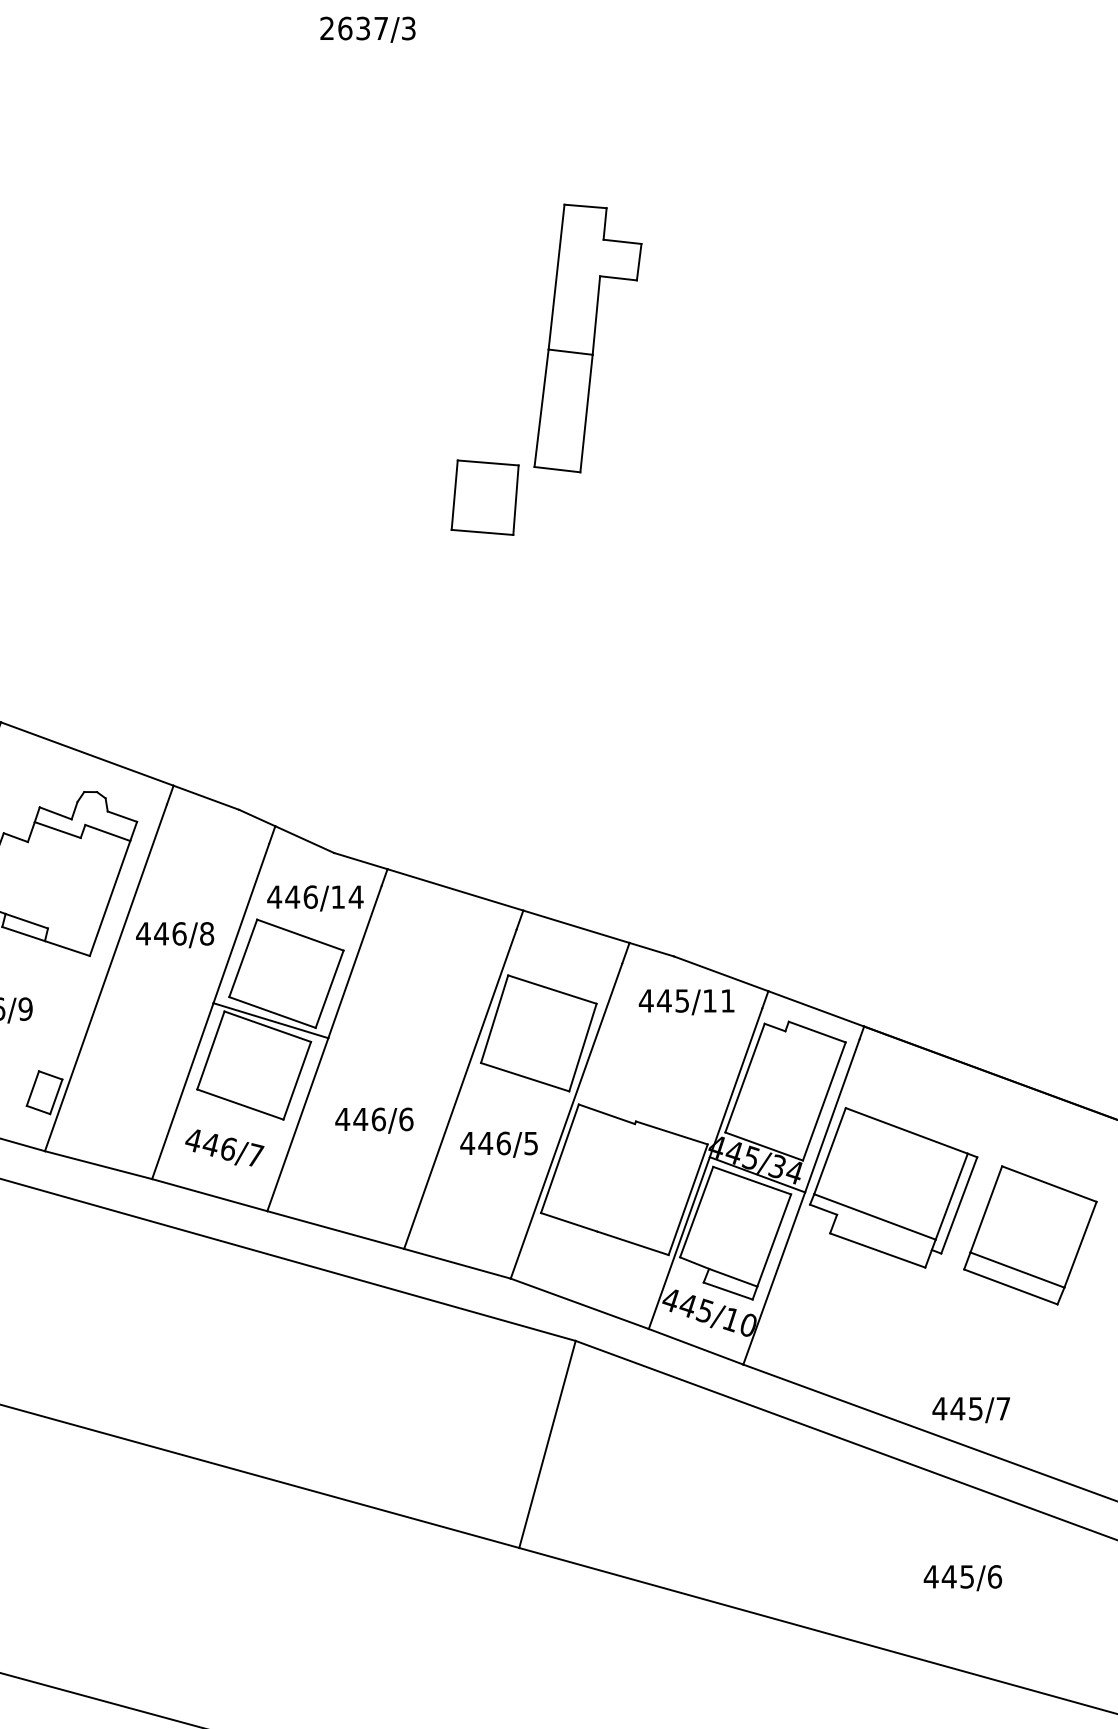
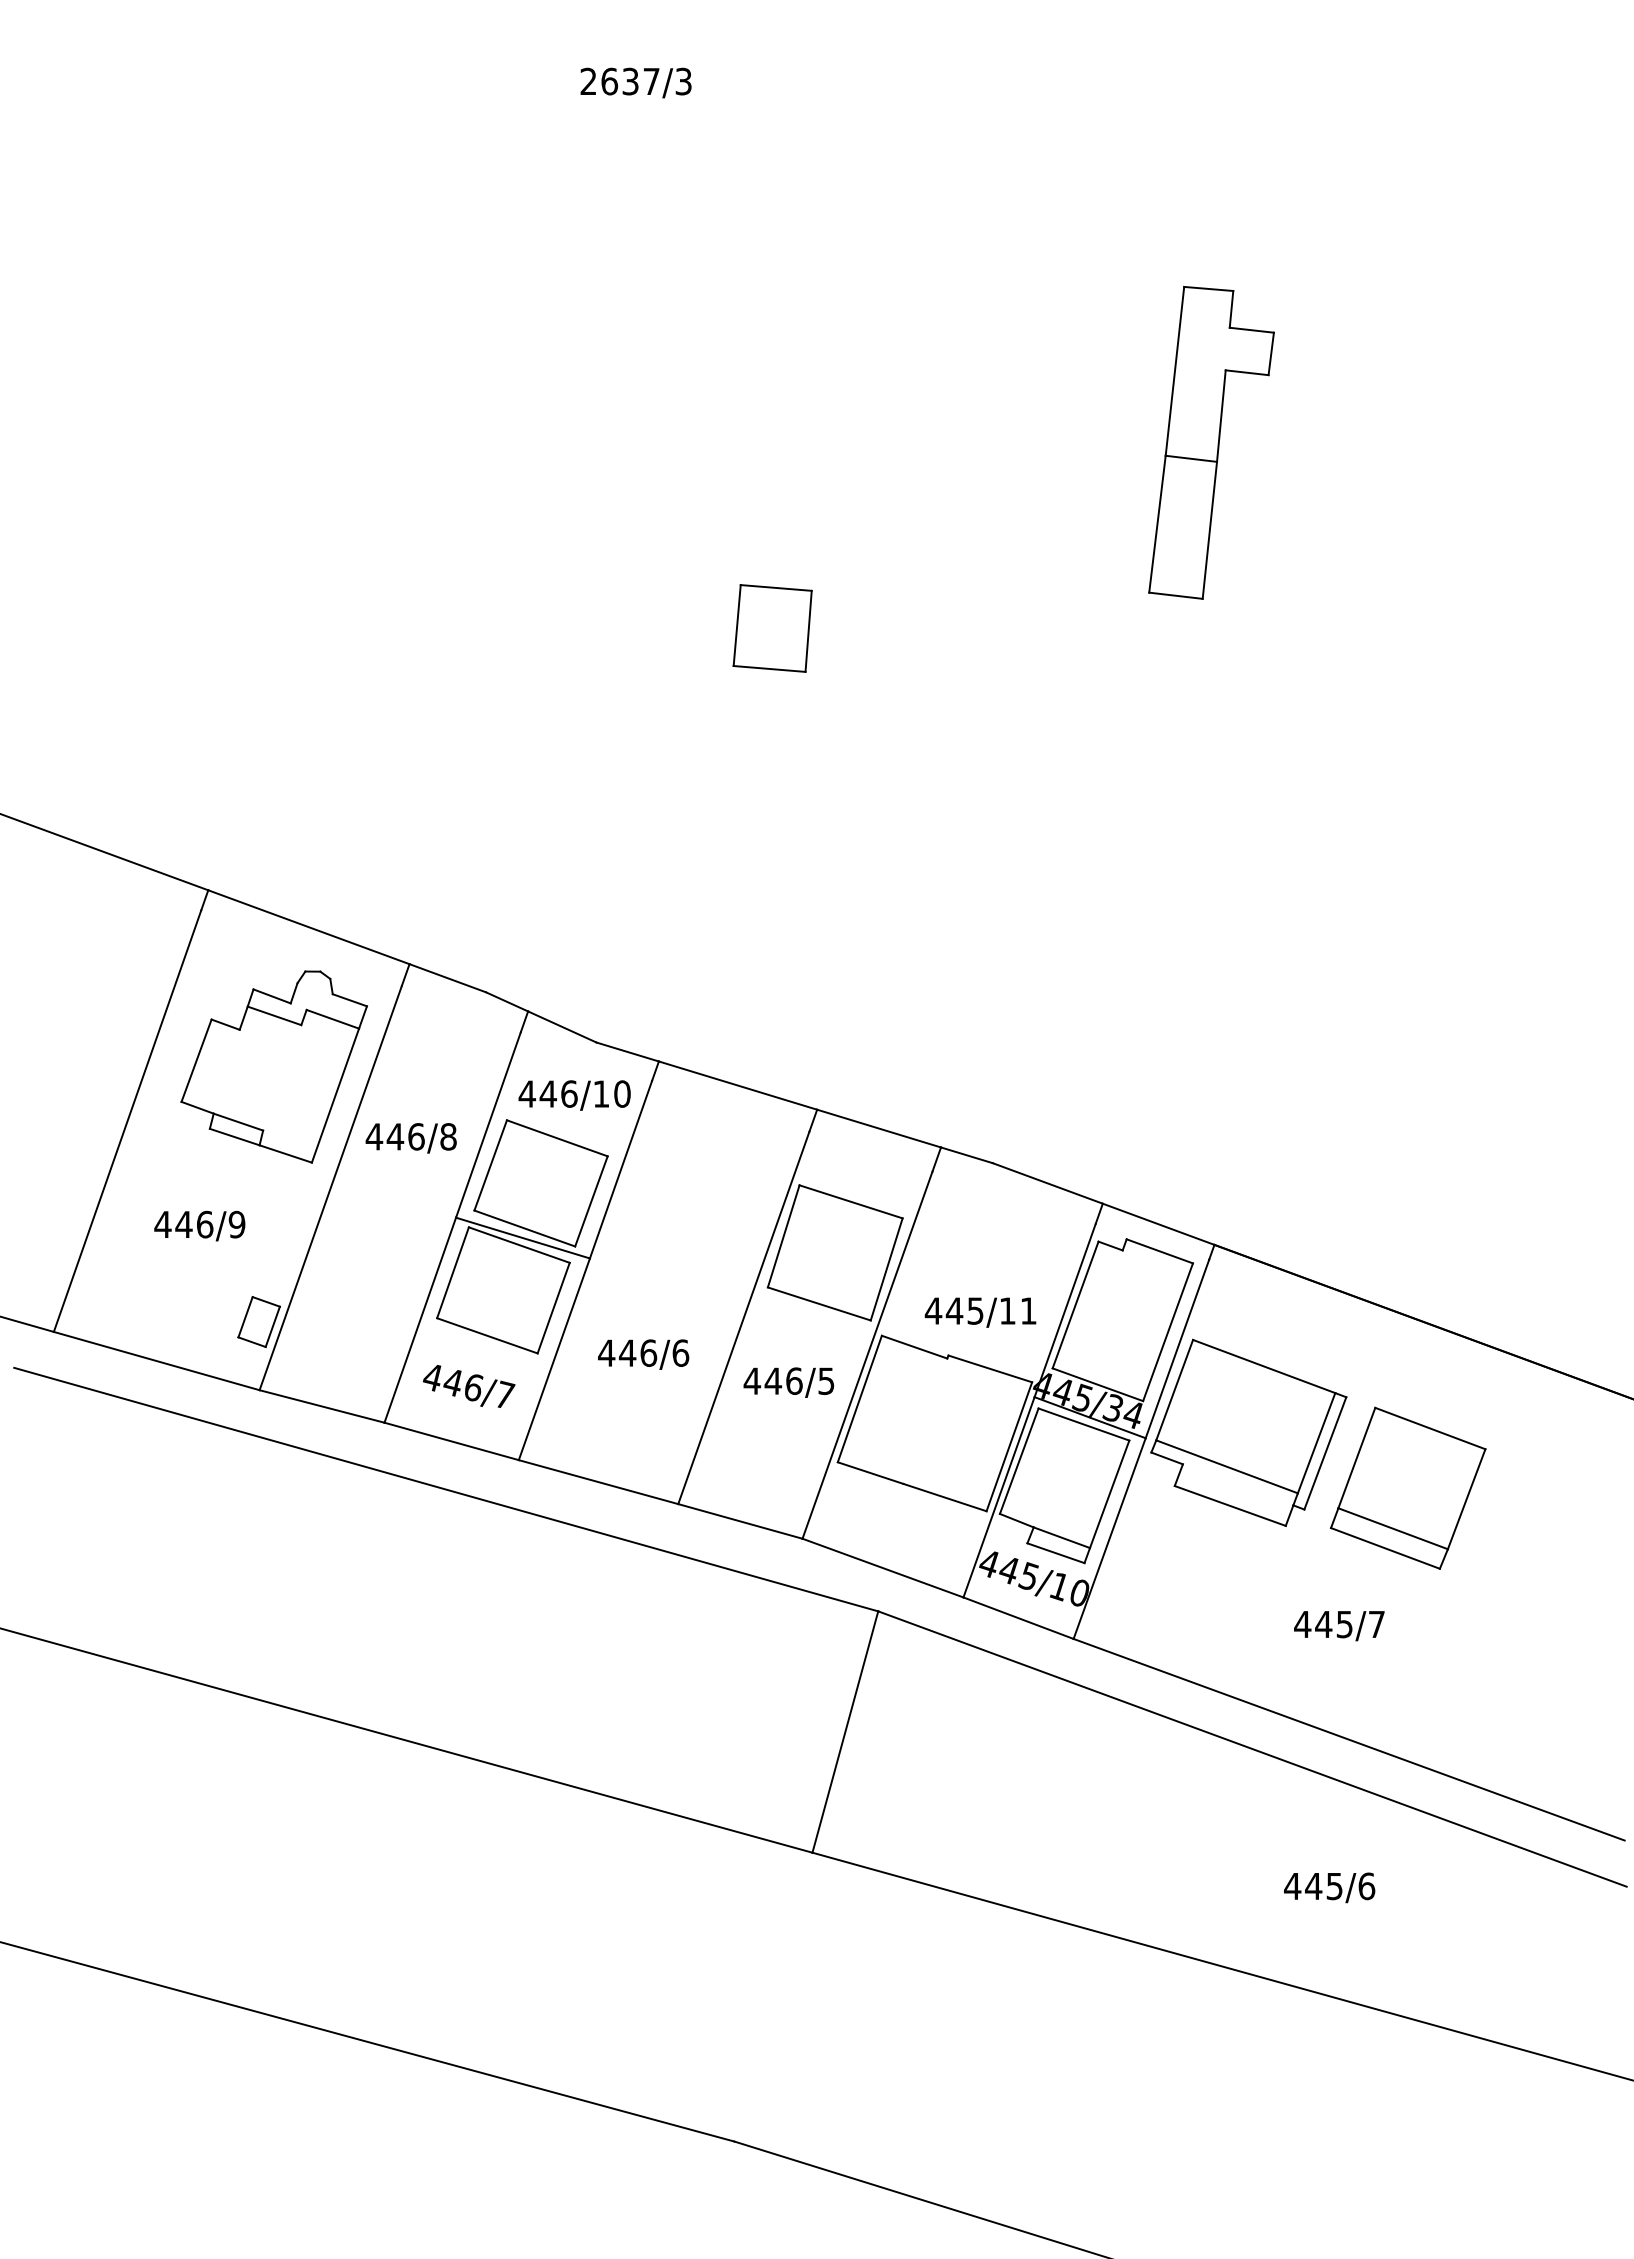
part: (587, 338) -> (1211, 442), moved
text: (356, 896) -> (622, 1093), 446/14 -> 446/10
text: (686, 1002) -> (980, 1312), moved
text: (971, 1410) -> (1339, 1626), moved

